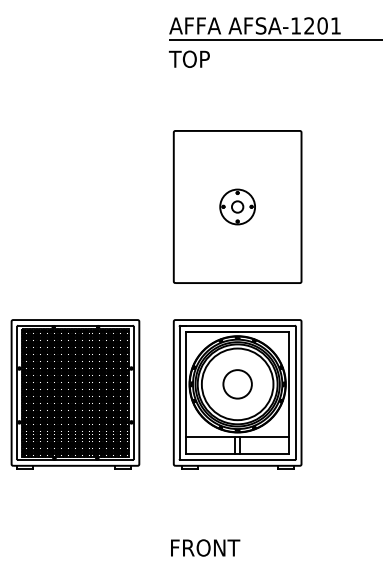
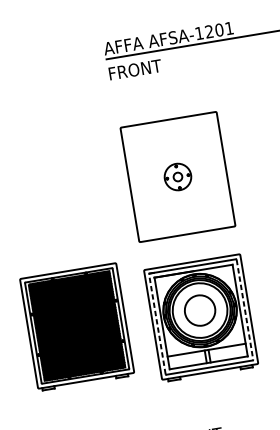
text: (204, 58) -> (134, 69), TOP -> FRONT
circle: (237, 384) -> (199, 310), size x1.4
line: (179, 392) -> (157, 323), solid -> dashed
line: (295, 393) -> (244, 310), solid -> dashed
part: (75, 394) -> (77, 327), moved

